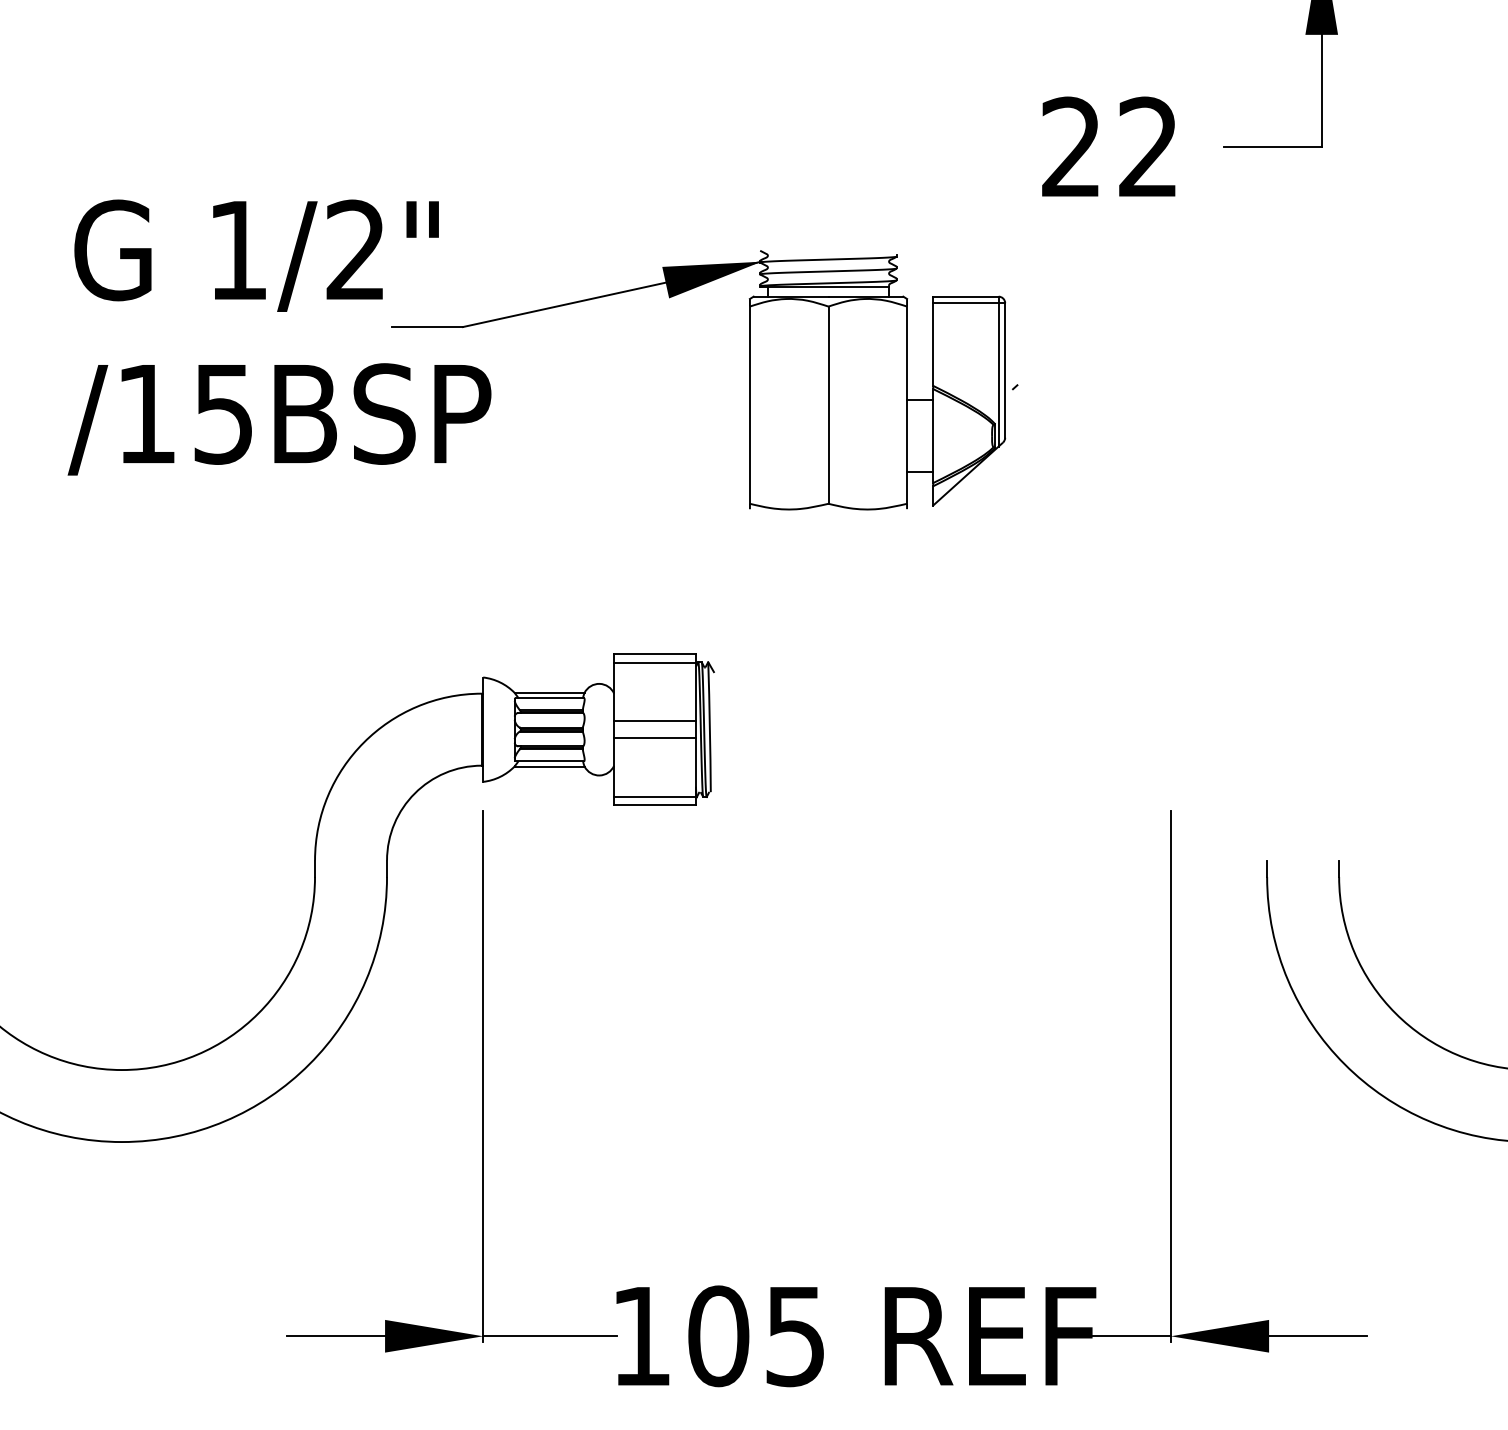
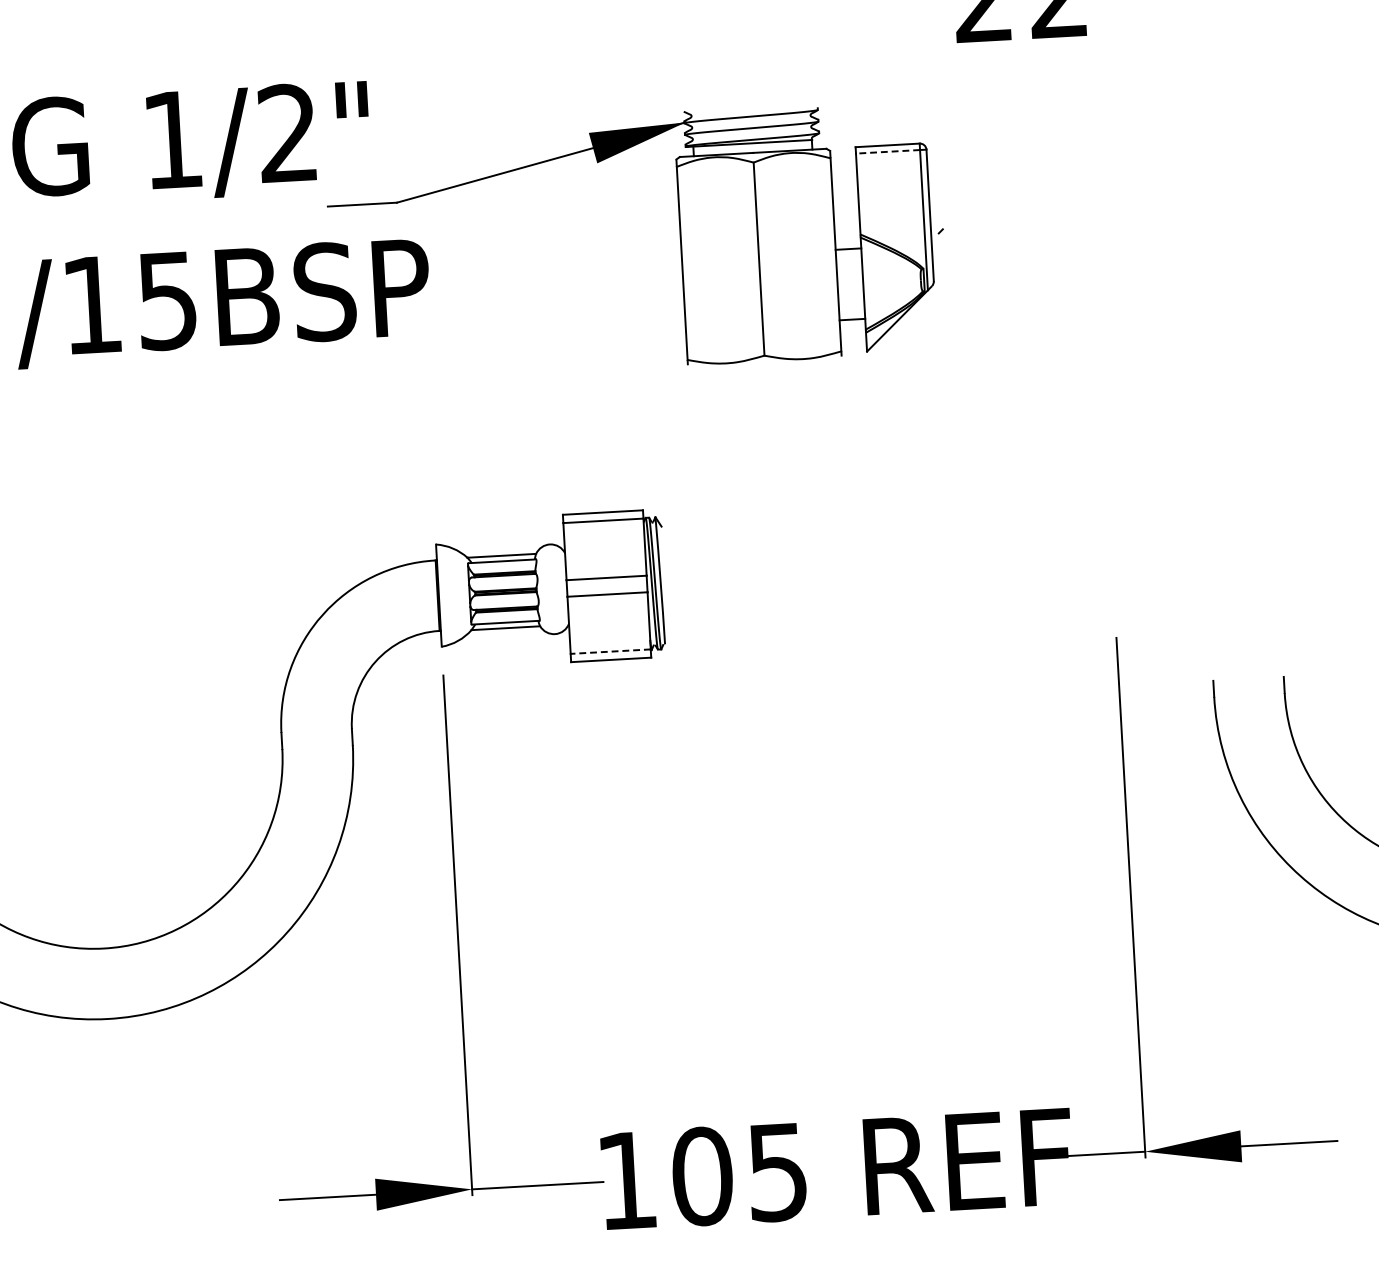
line: (965, 303) -> (887, 152), solid -> dashed
line: (655, 796) -> (611, 651), solid -> dashed

